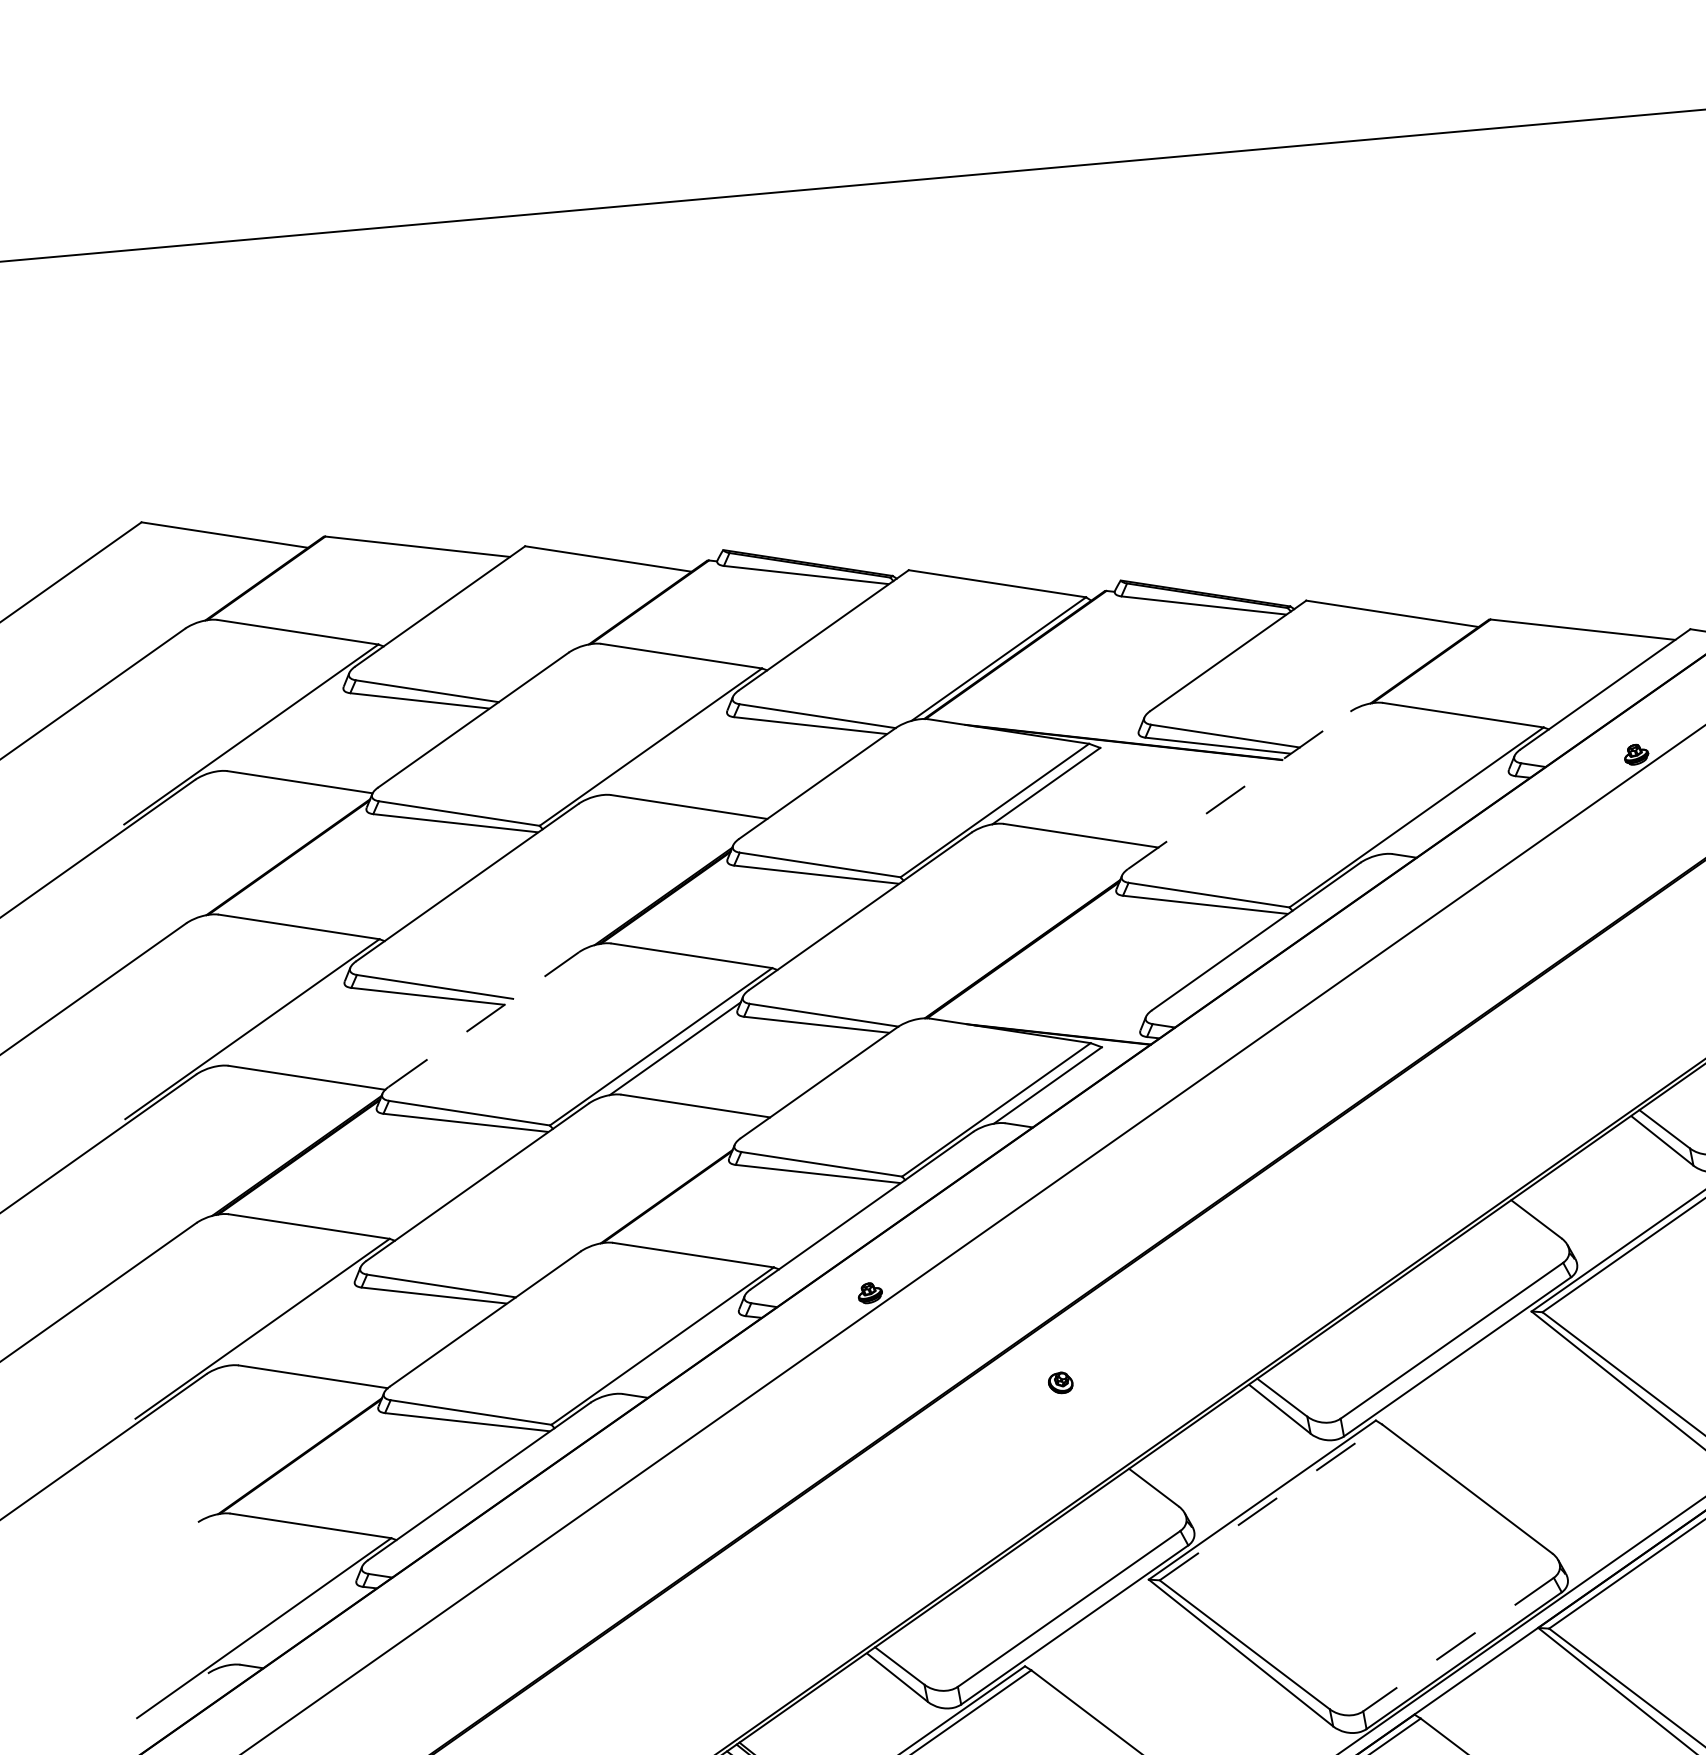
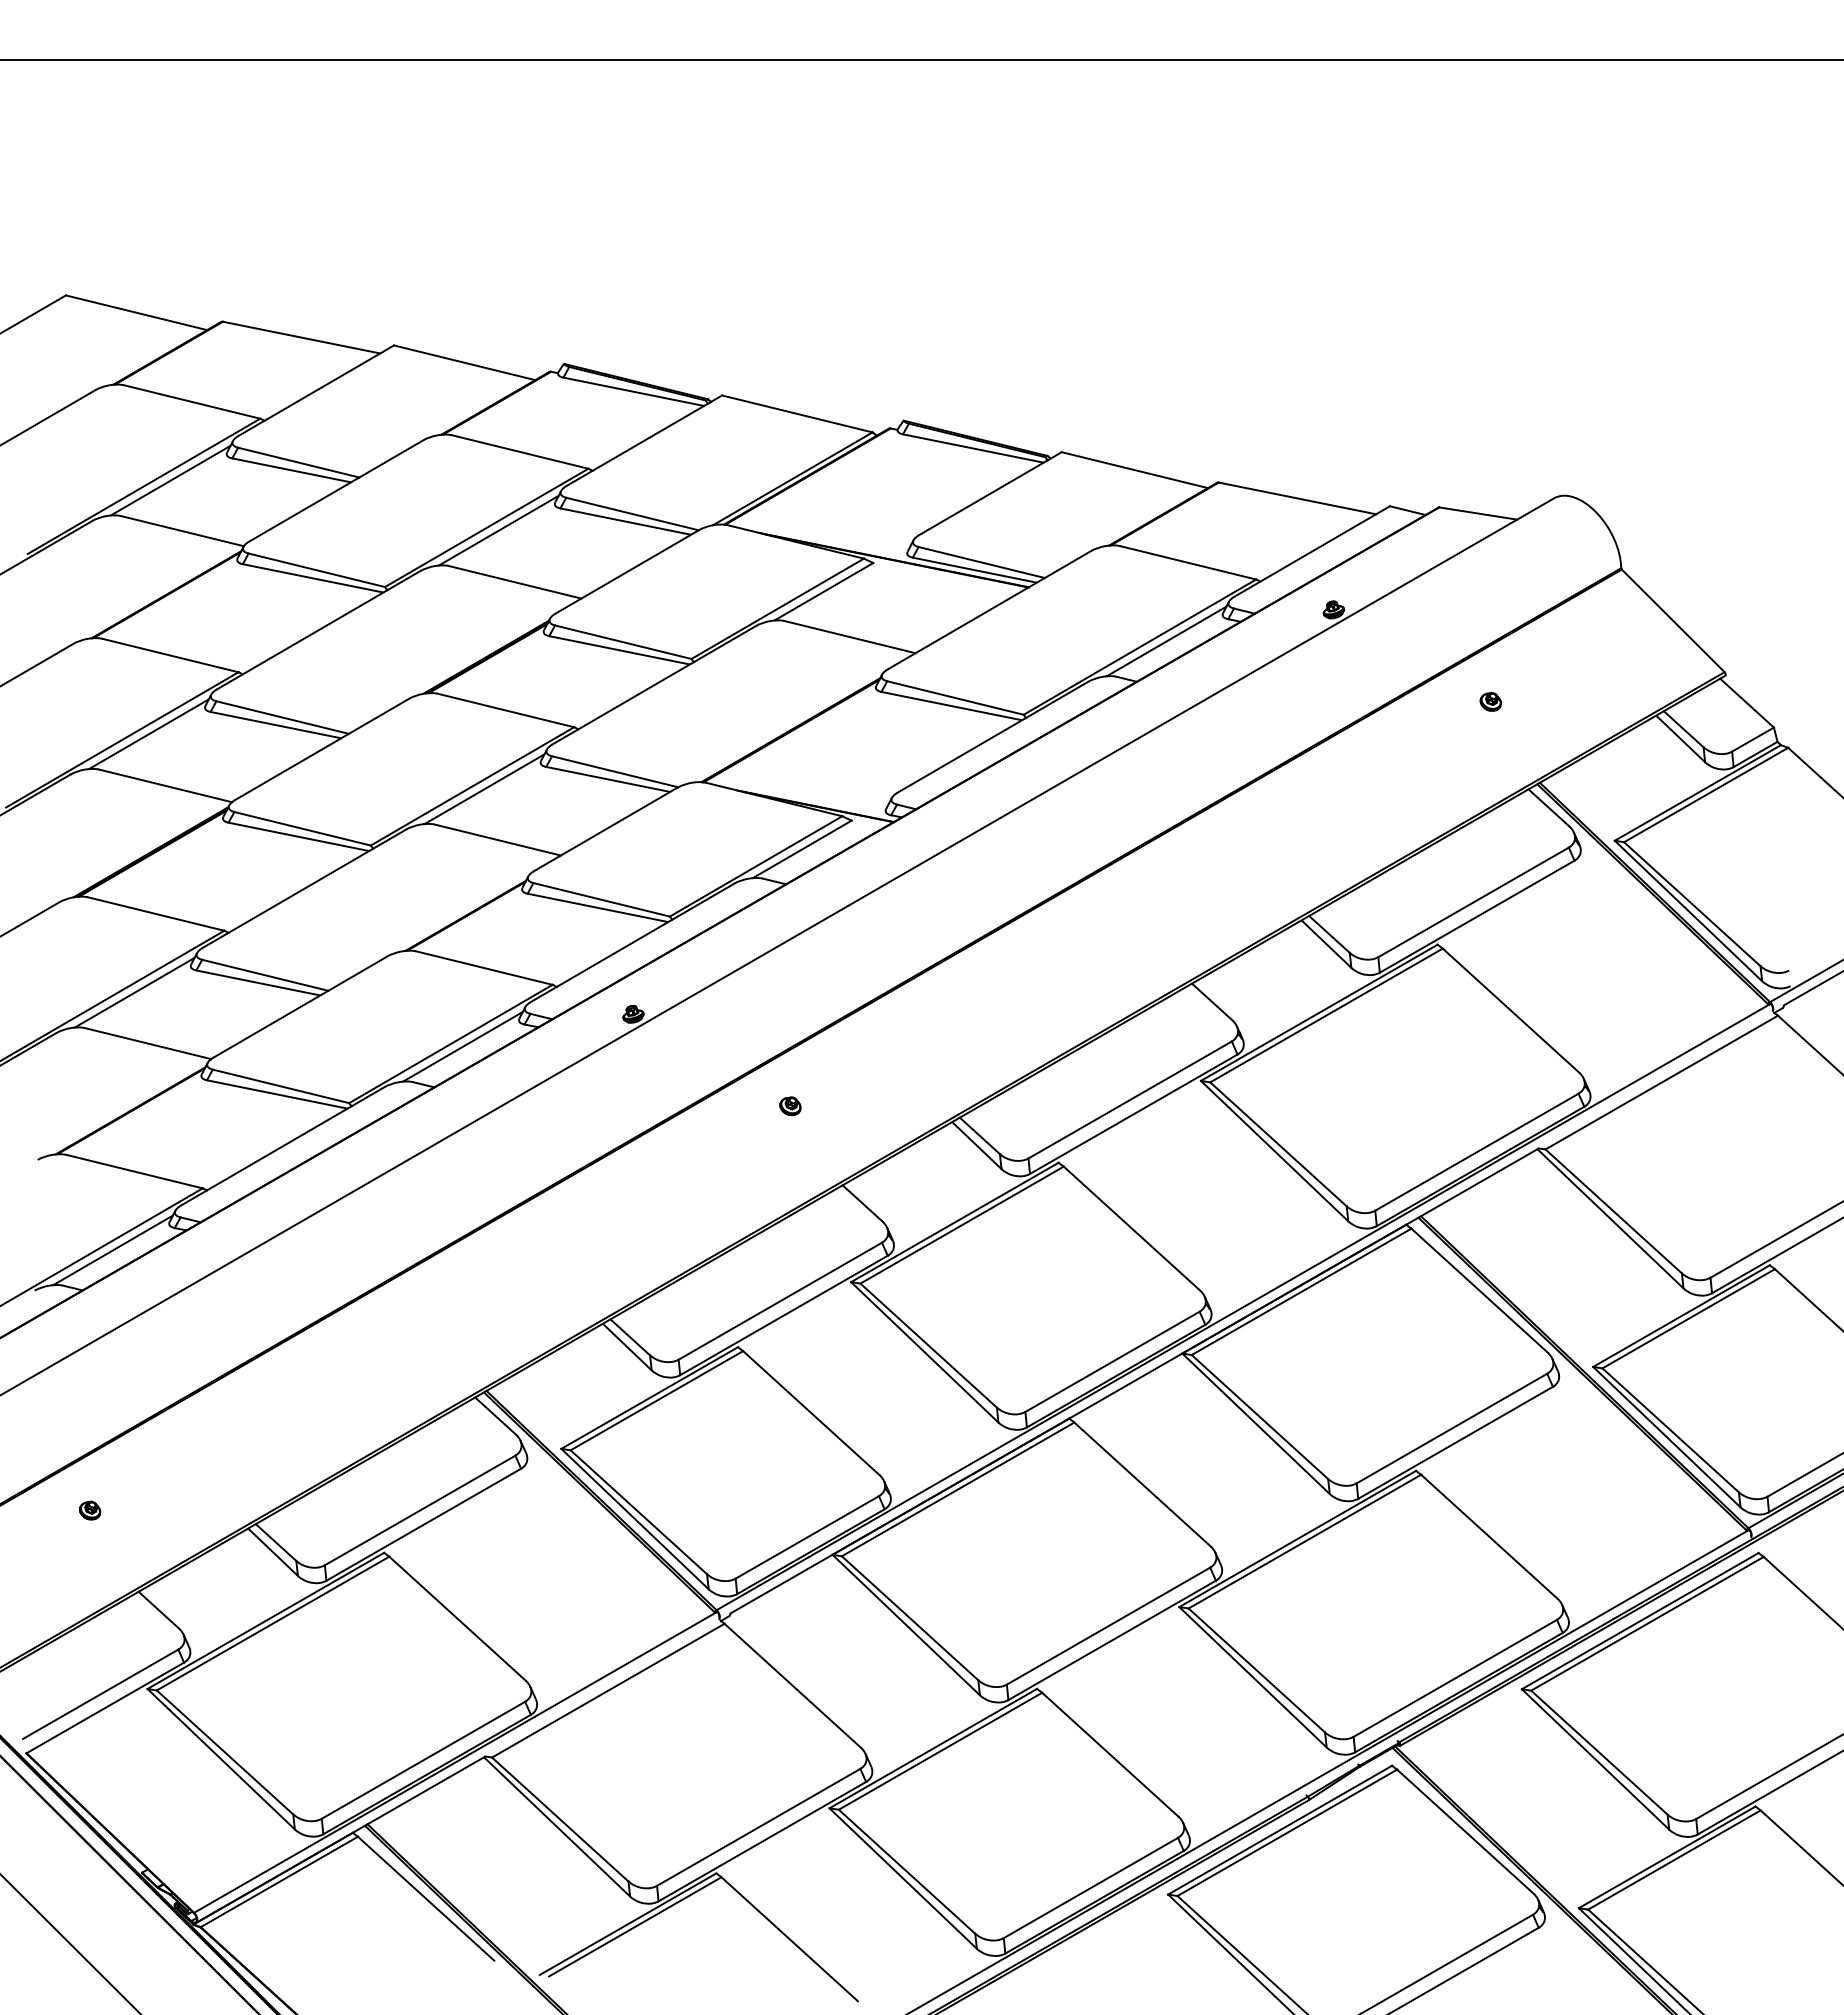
line: (281, 725) -> (170, 480), added
line: (664, 748) -> (498, 530), added
line: (1239, 790) -> (989, 610), dashed -> solid
line: (1446, 808) -> (1166, 641), added
line: (484, 1019) -> (322, 749), dashed -> solid
line: (282, 1020) -> (148, 734), added
line: (292, 1319) -> (134, 992), added
line: (676, 1347) -> (462, 1046), added
line: (1271, 1501) -> (962, 1224), dashed -> solid
line: (294, 1619) -> (113, 1250), added
line: (1458, 1645) -> (1112, 1362), dashed -> solid

